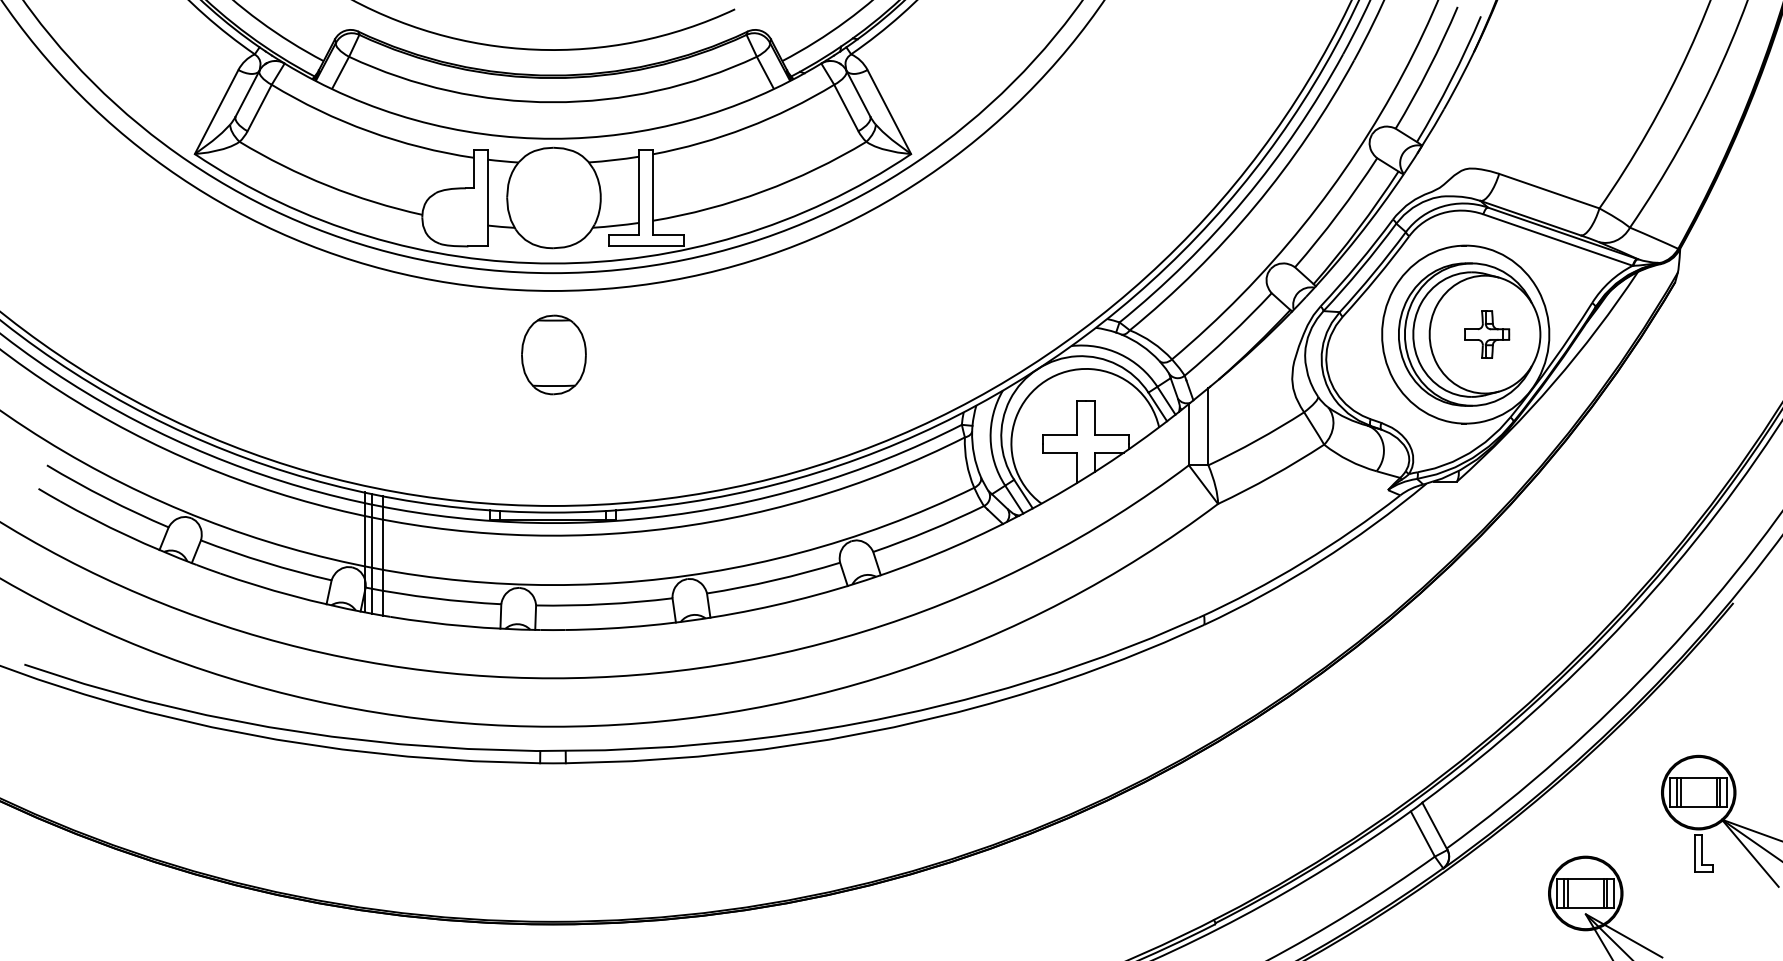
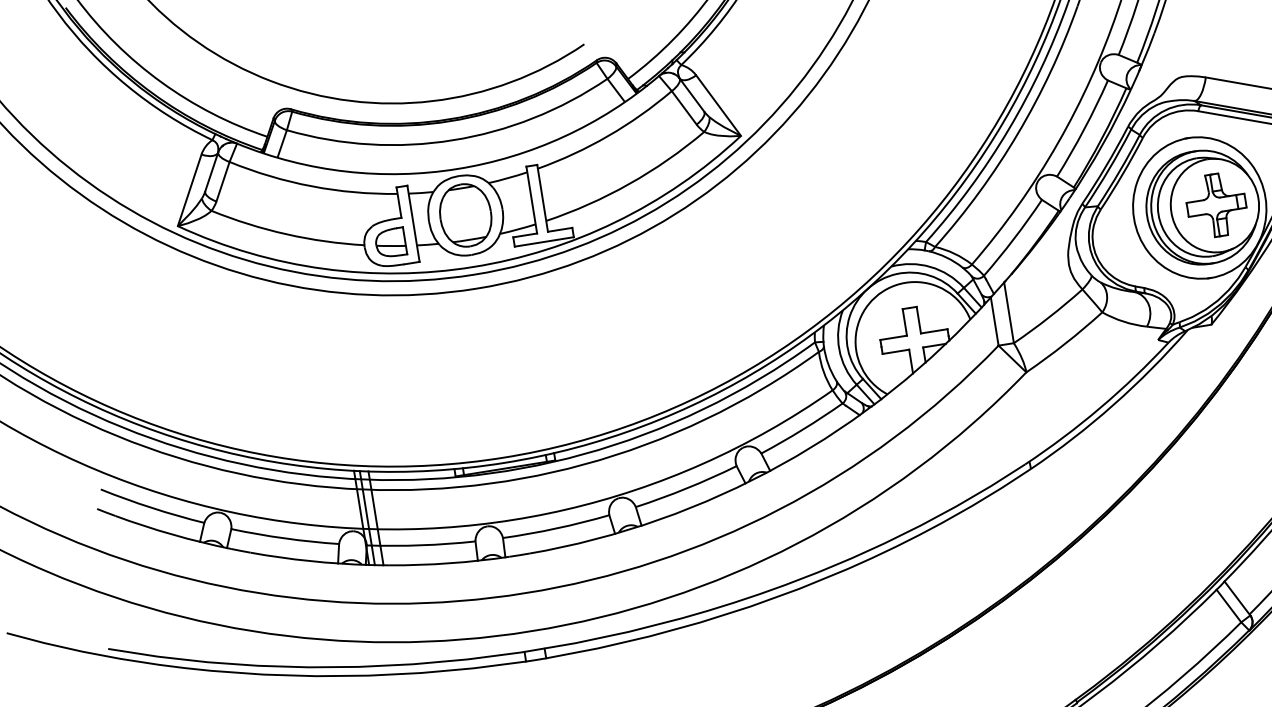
part: (455, 217) -> (390, 243), added
part: (1486, 334) -> (1216, 205), size x1.67
part: (553, 354) -> (465, 215), moved

